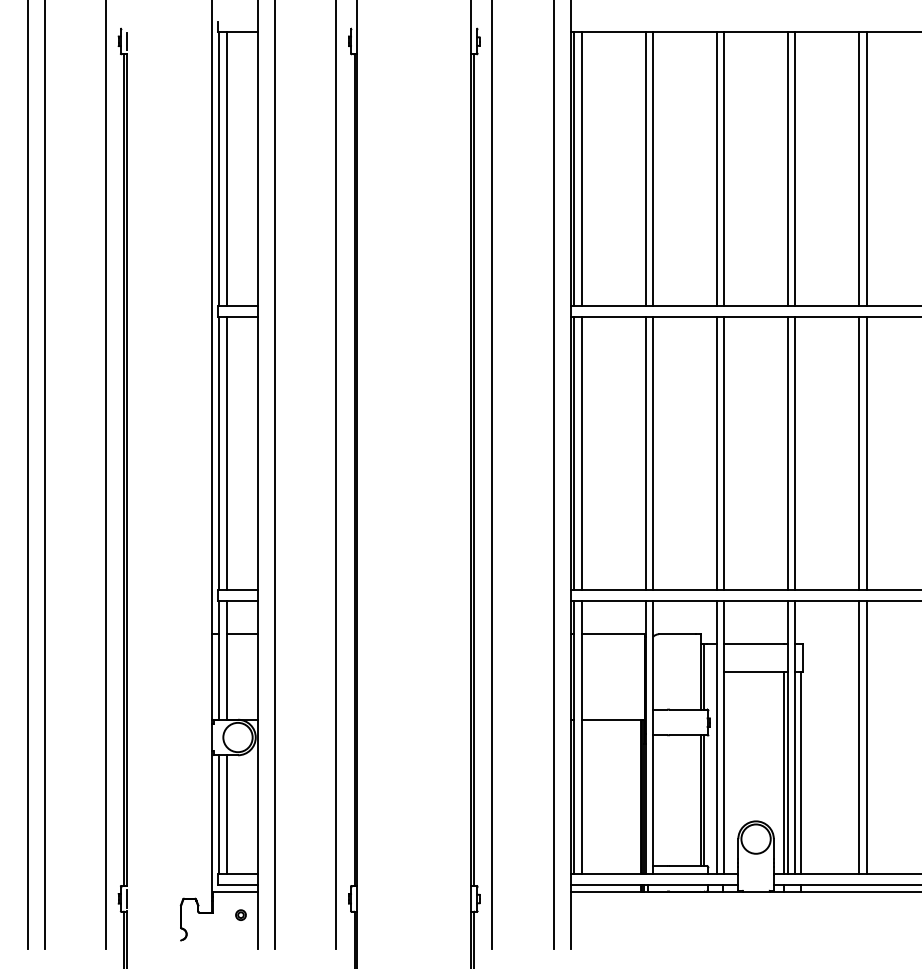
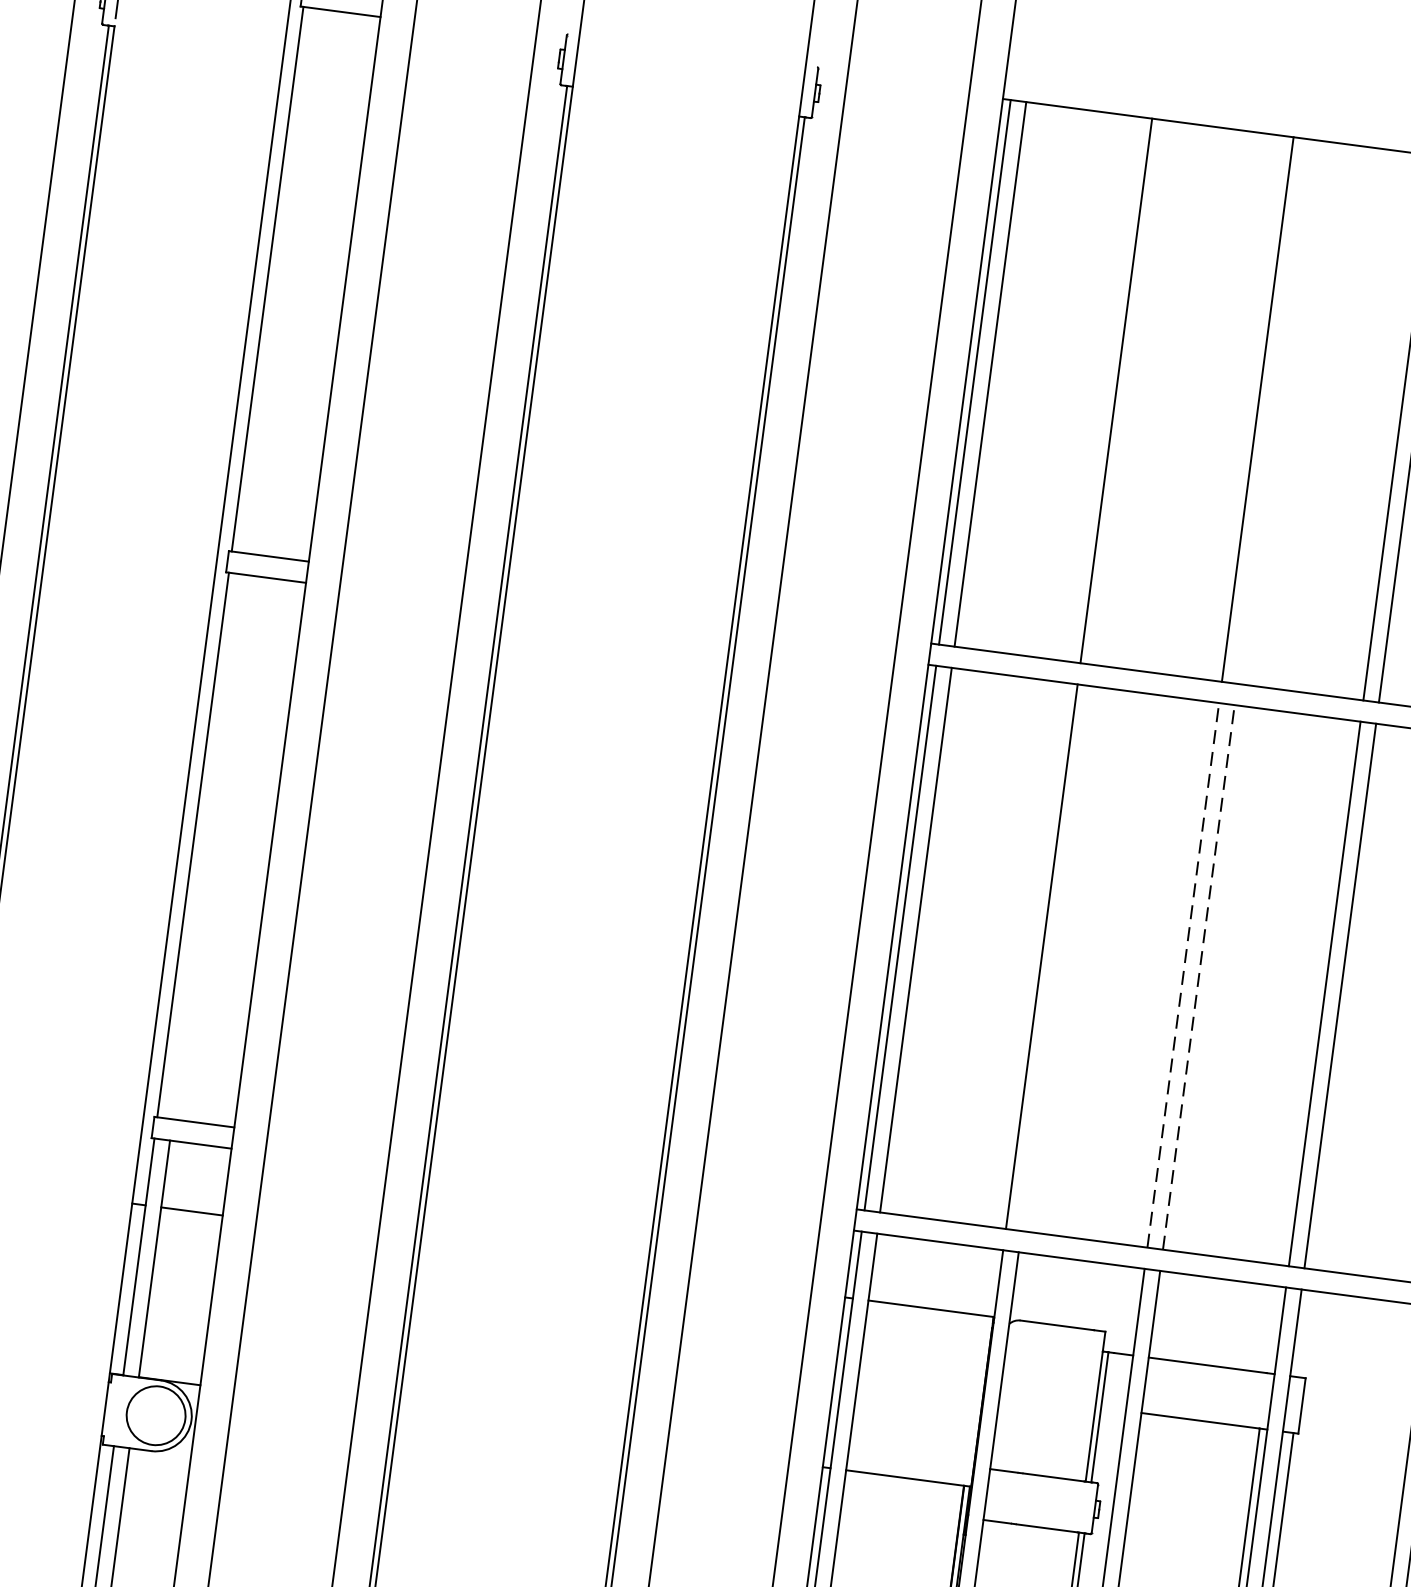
line: (227, 168) -> (284, 280), removed
line: (653, 168) -> (1132, 391), removed
line: (724, 168) -> (1273, 410), removed
line: (227, 453) -> (209, 847), removed
line: (653, 453) -> (1057, 959), removed
line: (716, 453) -> (1183, 975), solid -> dashed
line: (724, 453) -> (1198, 977), solid -> dashed

